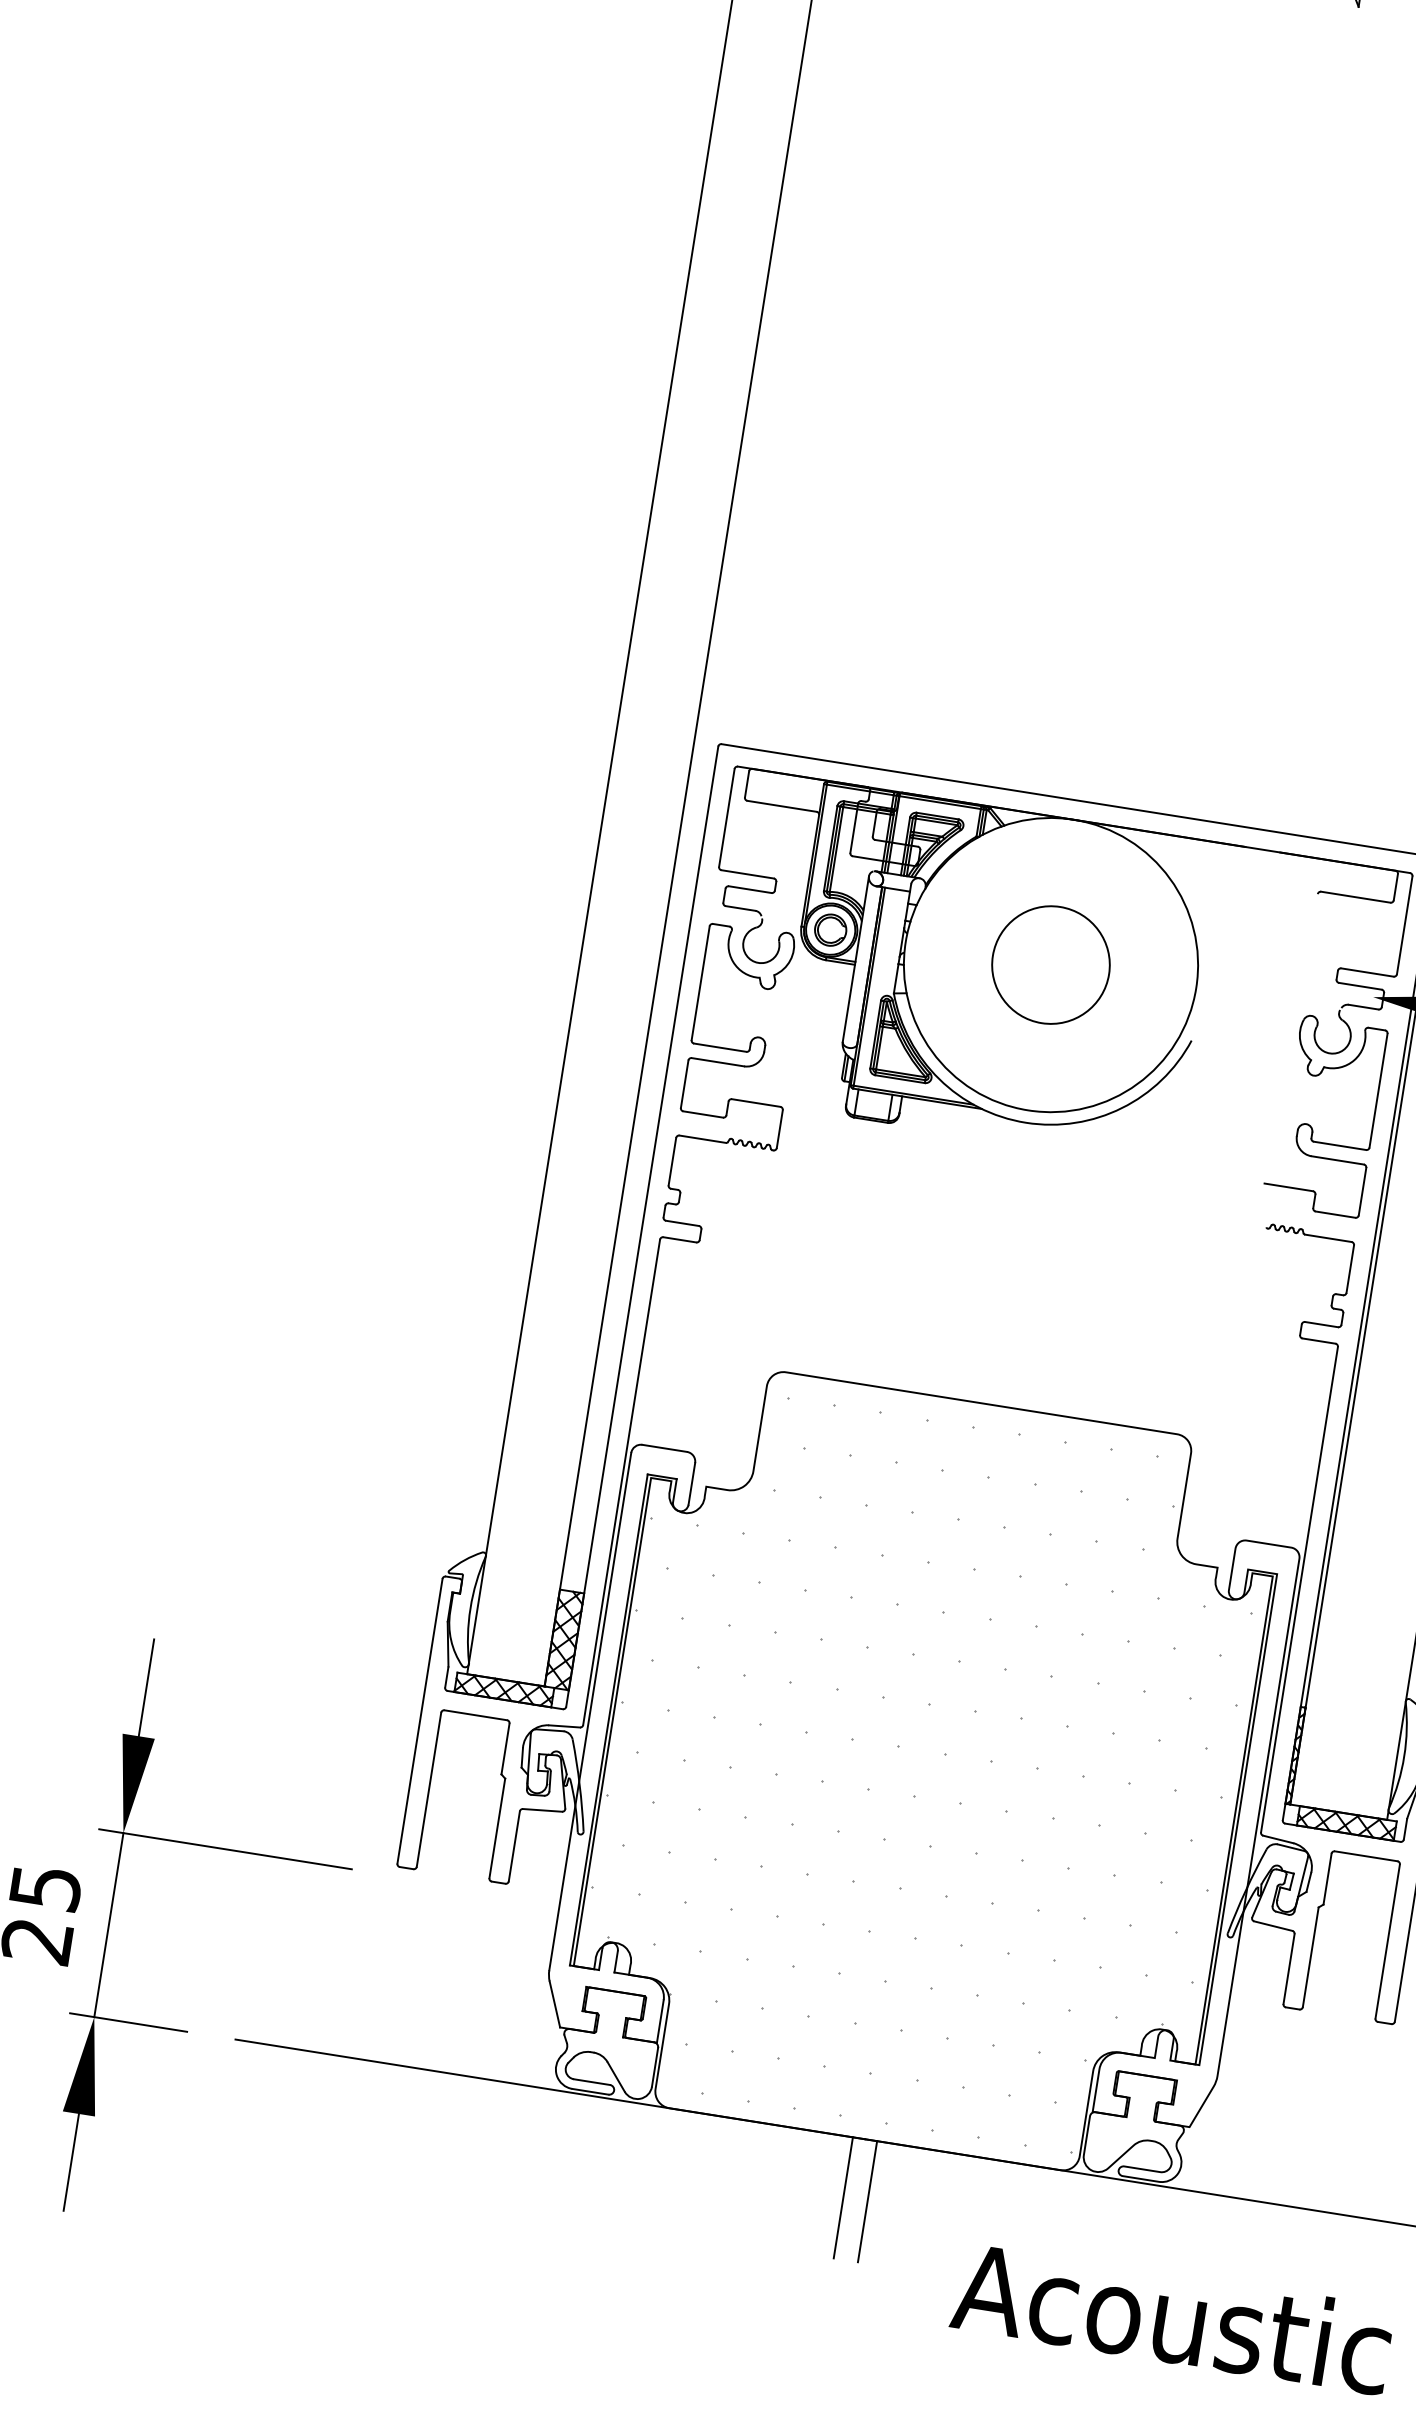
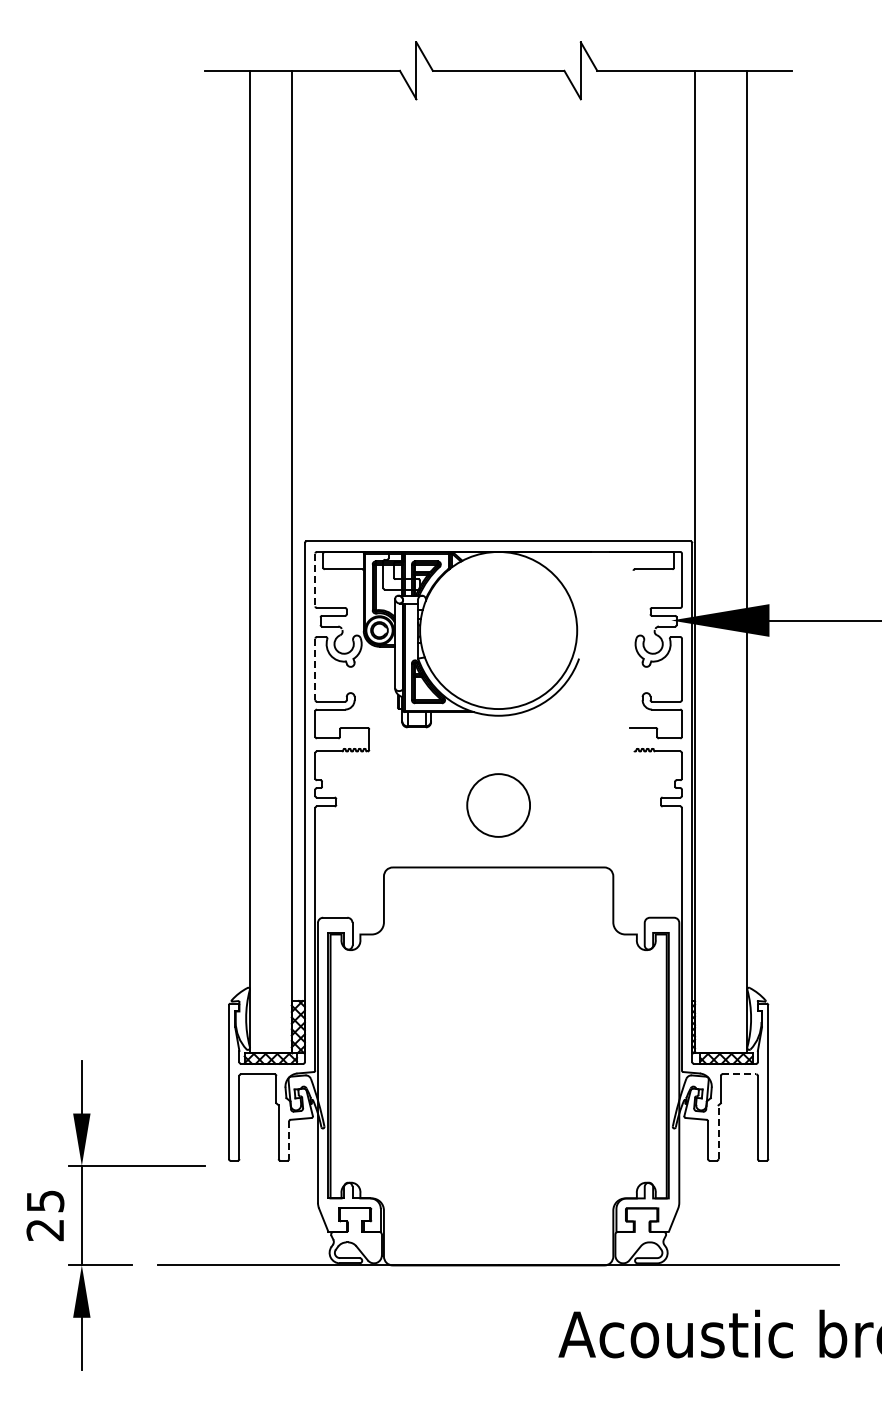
line: (726, 818) -> (315, 580), solid -> dashed
part: (1050, 965) -> (498, 805), moved
line: (700, 983) -> (315, 669), solid -> dashed
hatch: (917, 1772) -> (495, 1067), removed
line: (514, 1846) -> (289, 1140), solid -> dashed
line: (1366, 1856) -> (739, 1074), solid -> dashed
line: (1310, 1957) -> (718, 1132), solid -> dashed
line: (844, 2196) -> (492, 1297), removed
line: (868, 2200) -> (505, 1297), removed

